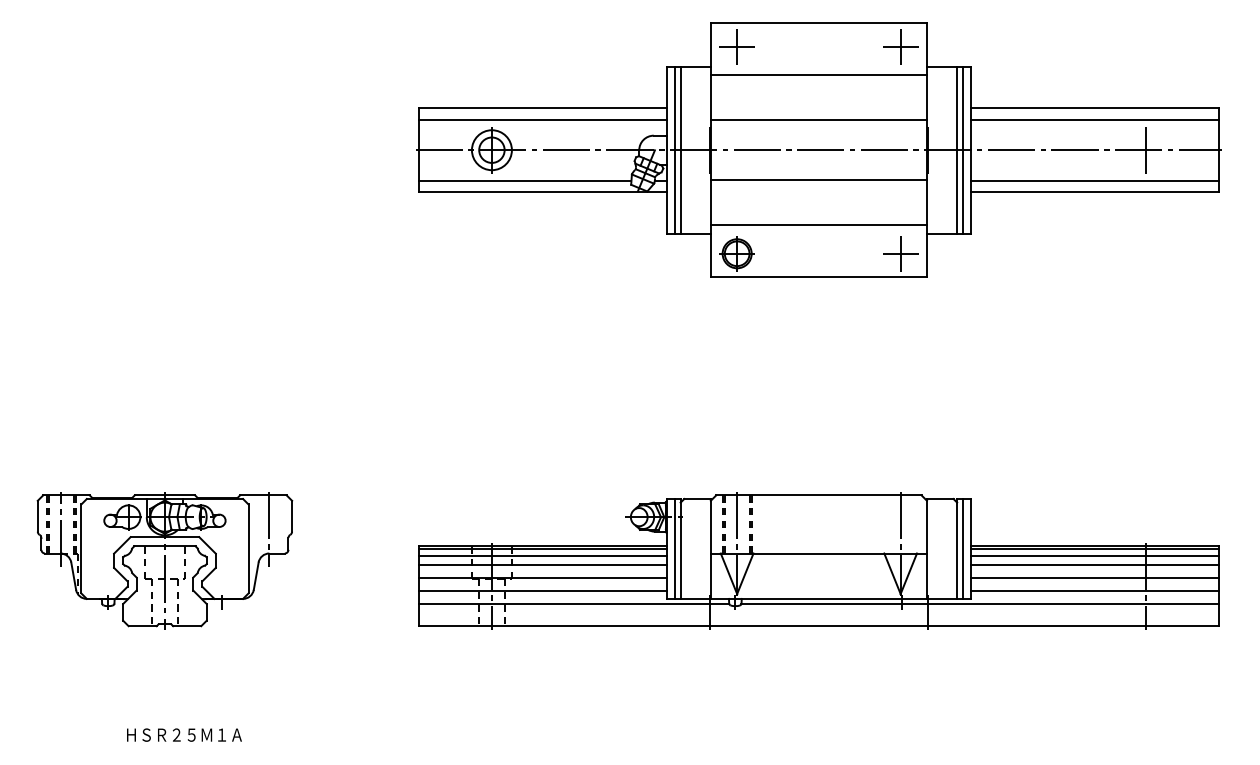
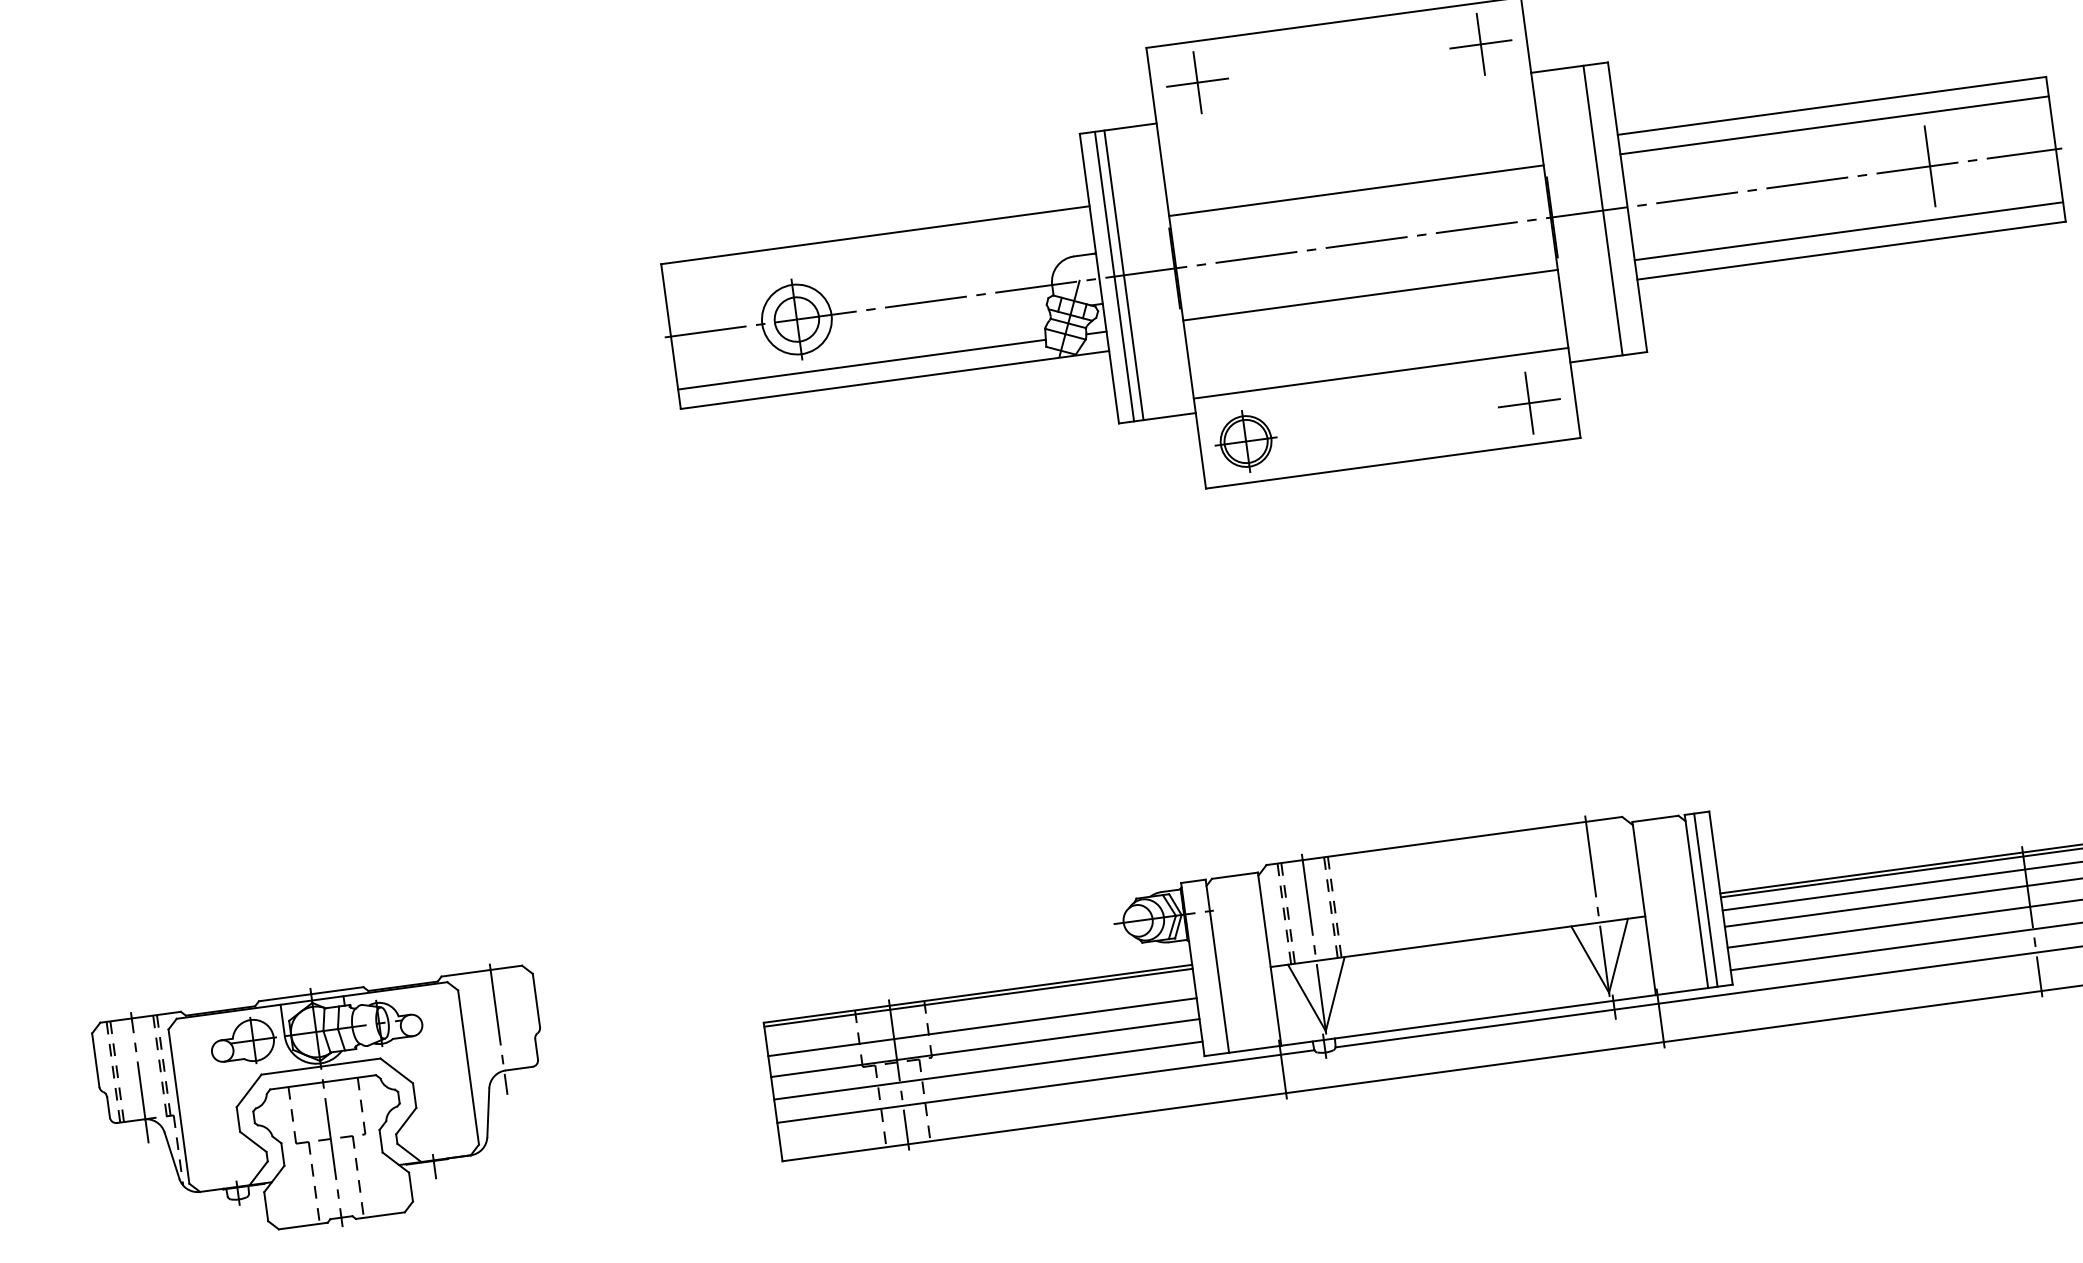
line: (818, 75) -> (1345, 113), removed
line: (542, 119) -> (877, 254), removed
line: (962, 149) -> (1612, 208), removed
line: (675, 548) -> (1208, 966), removed
line: (542, 556) -> (979, 1011), removed

